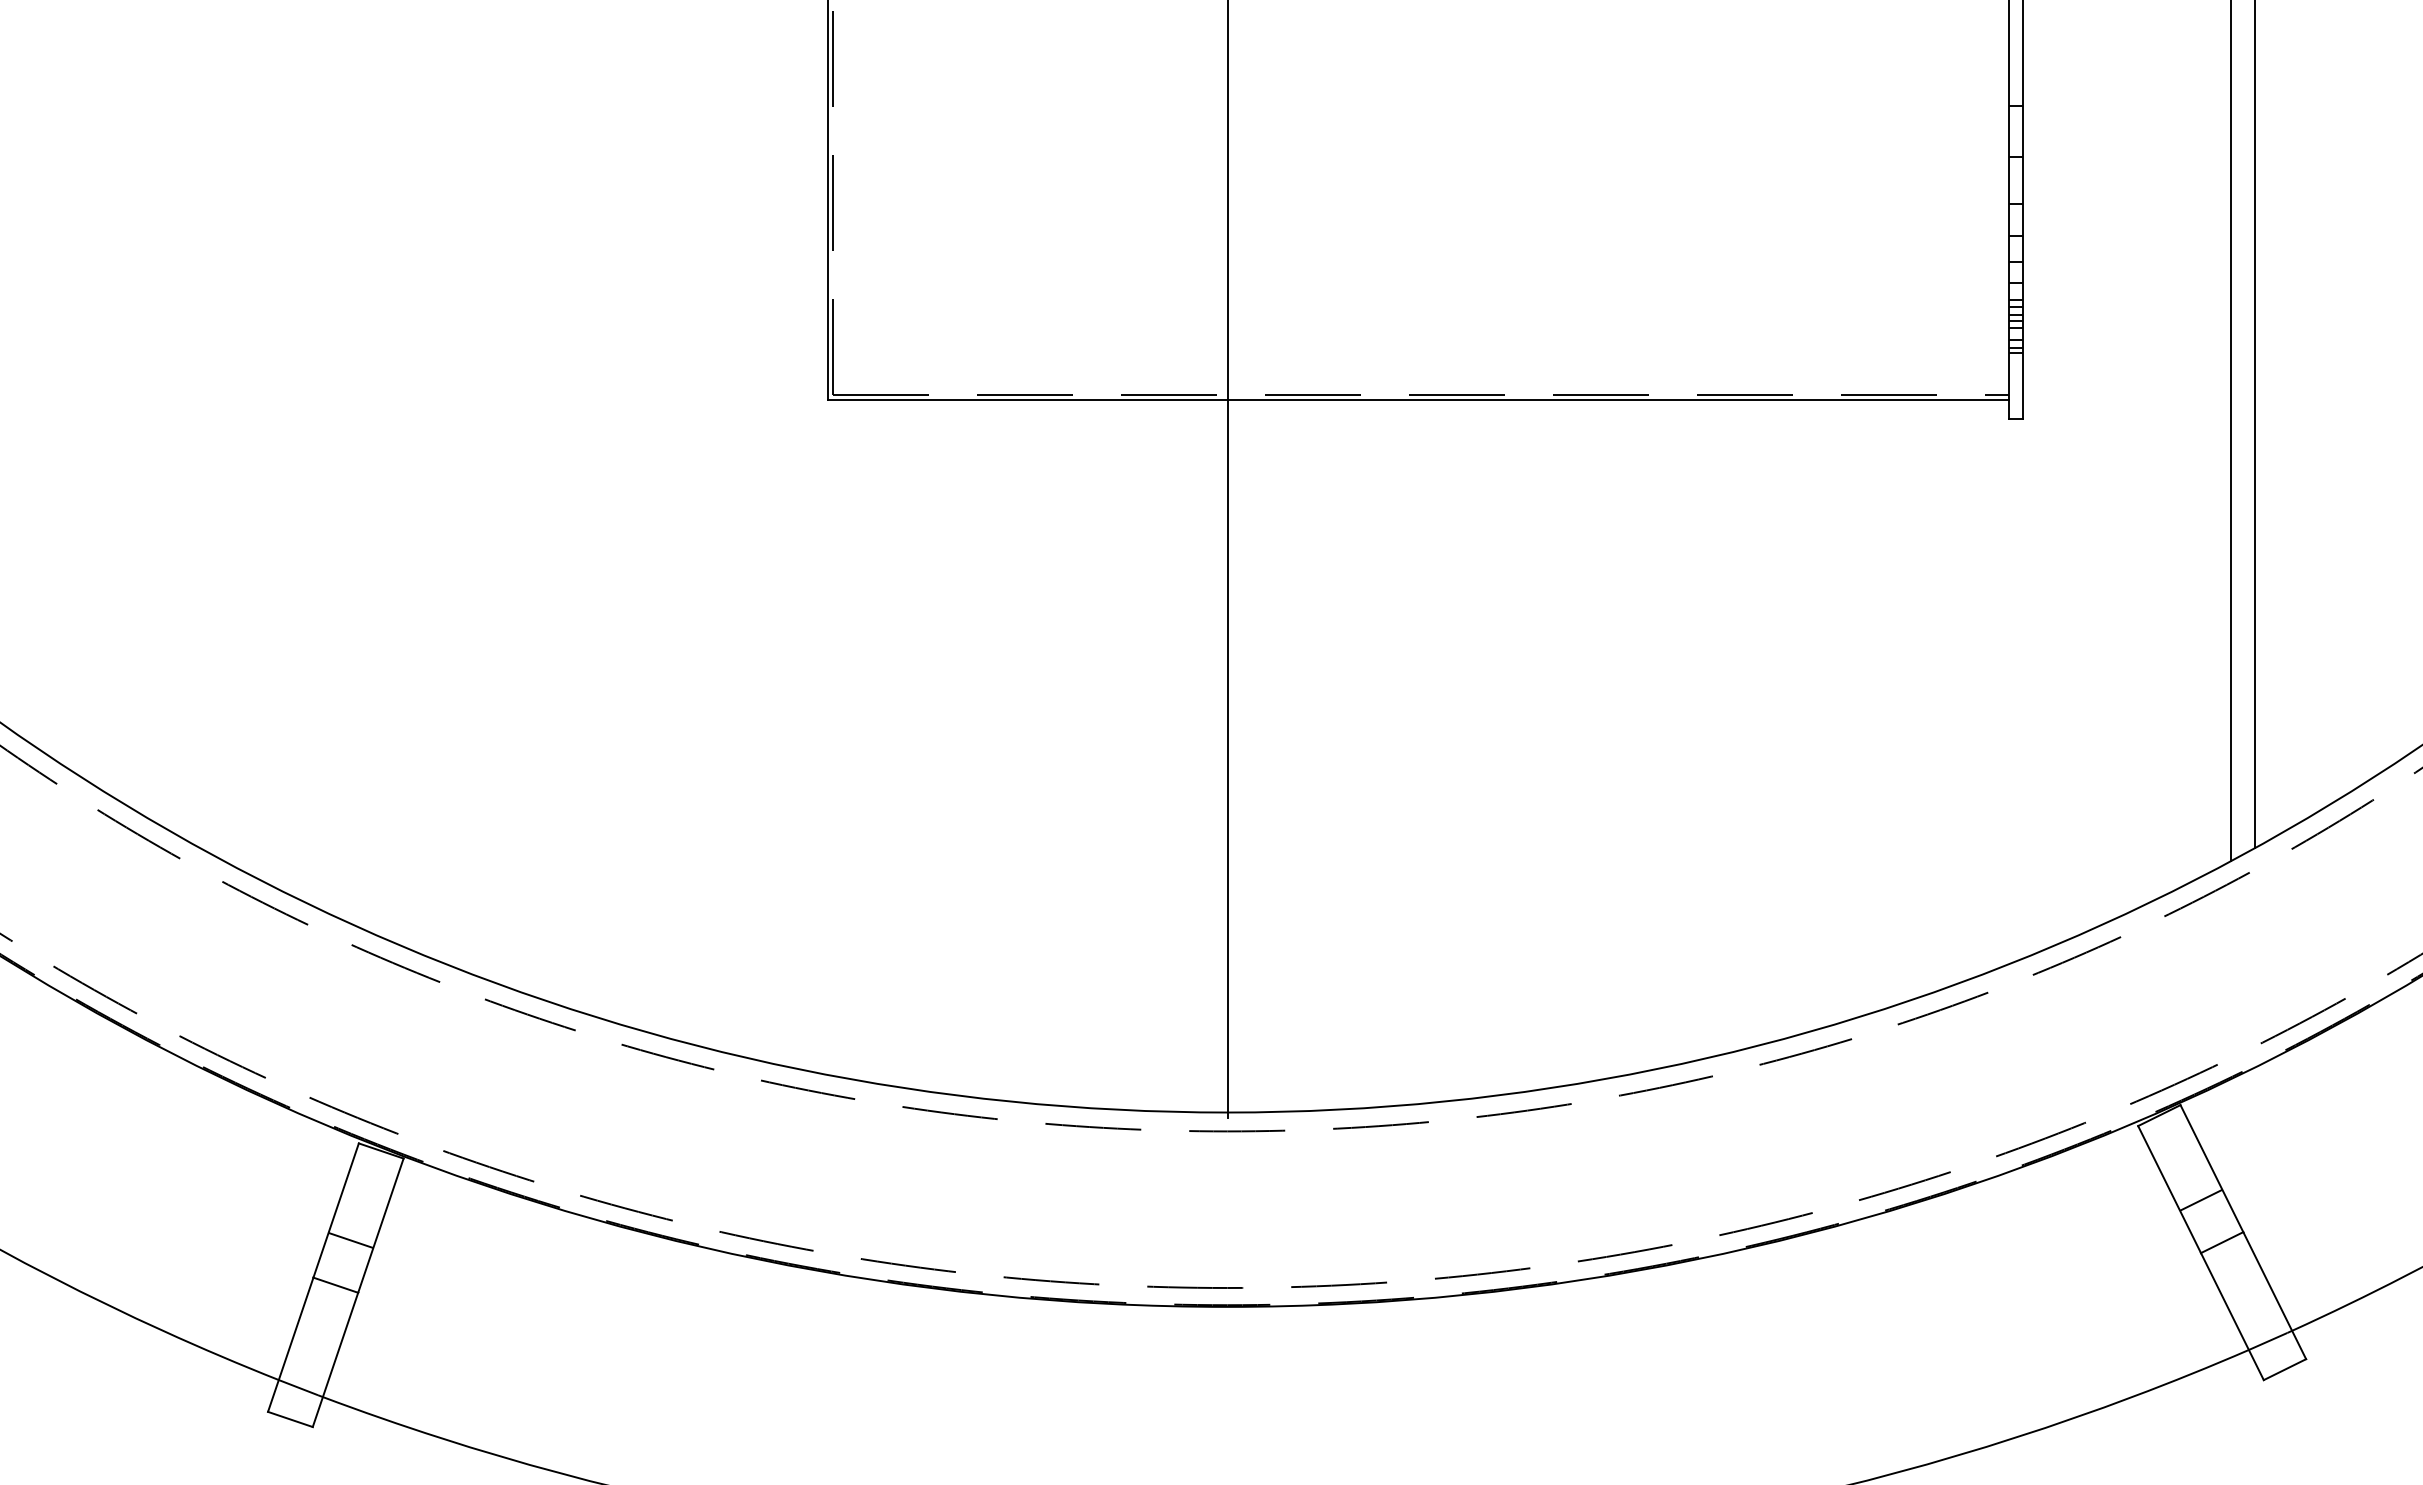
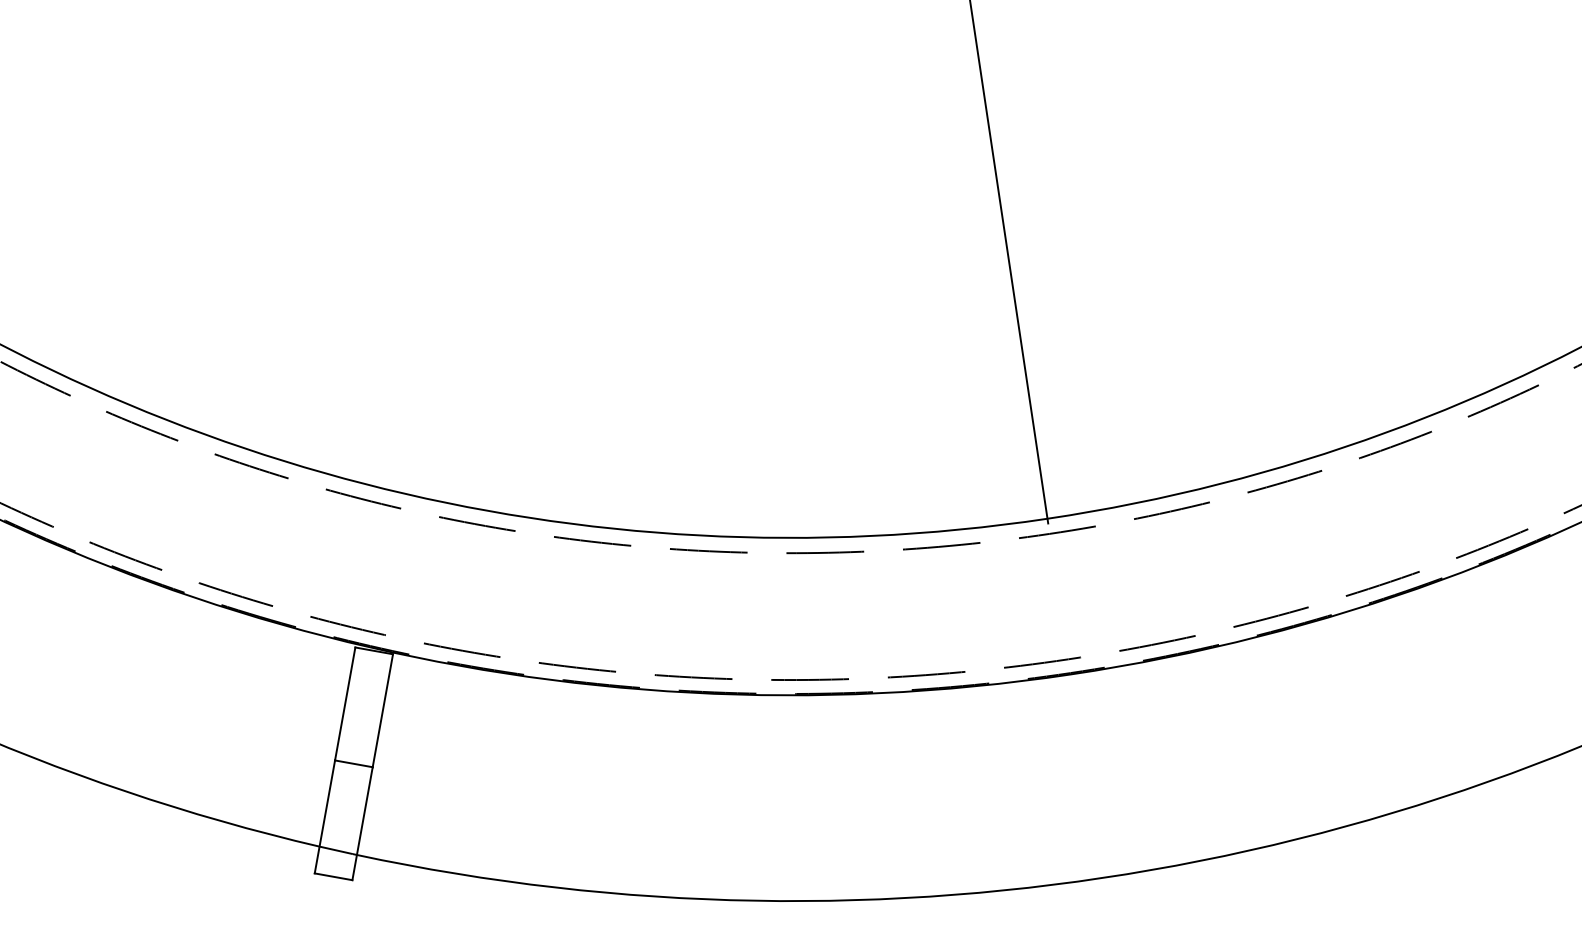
line: (350, 1240) -> (360, 726), removed

